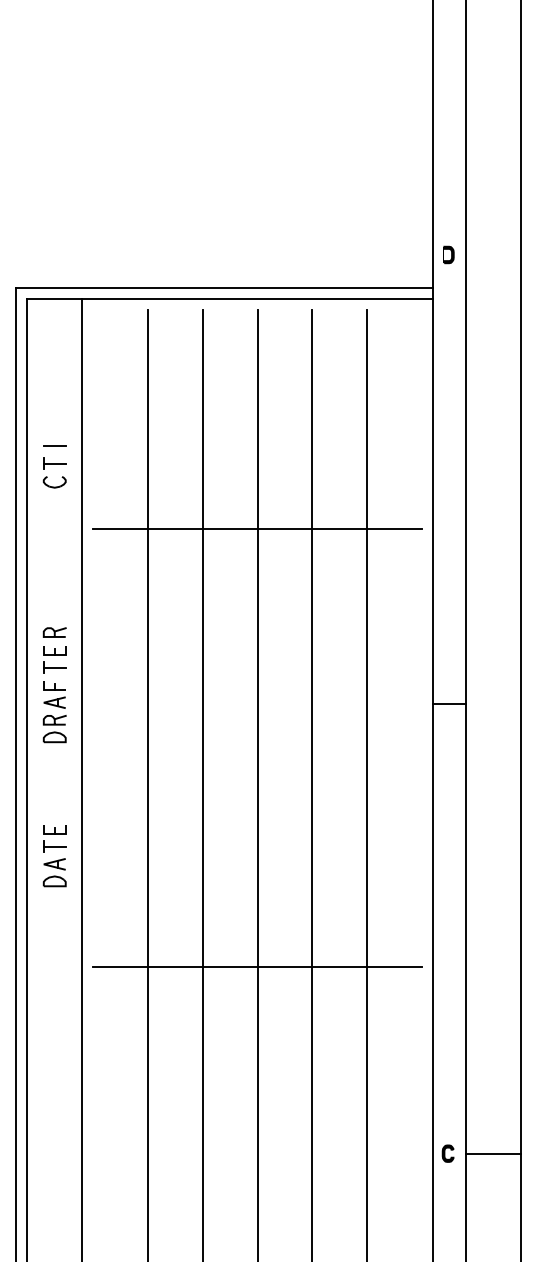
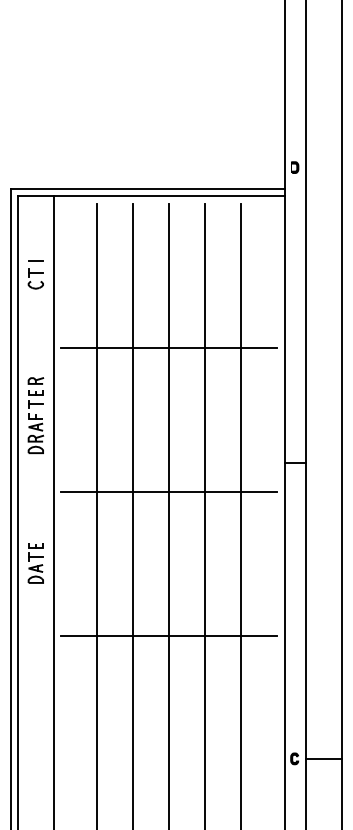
part: (54, 466) -> (35, 274), moved
part: (54, 684) -> (35, 415), moved
line: (257, 748) -> (169, 492), added

